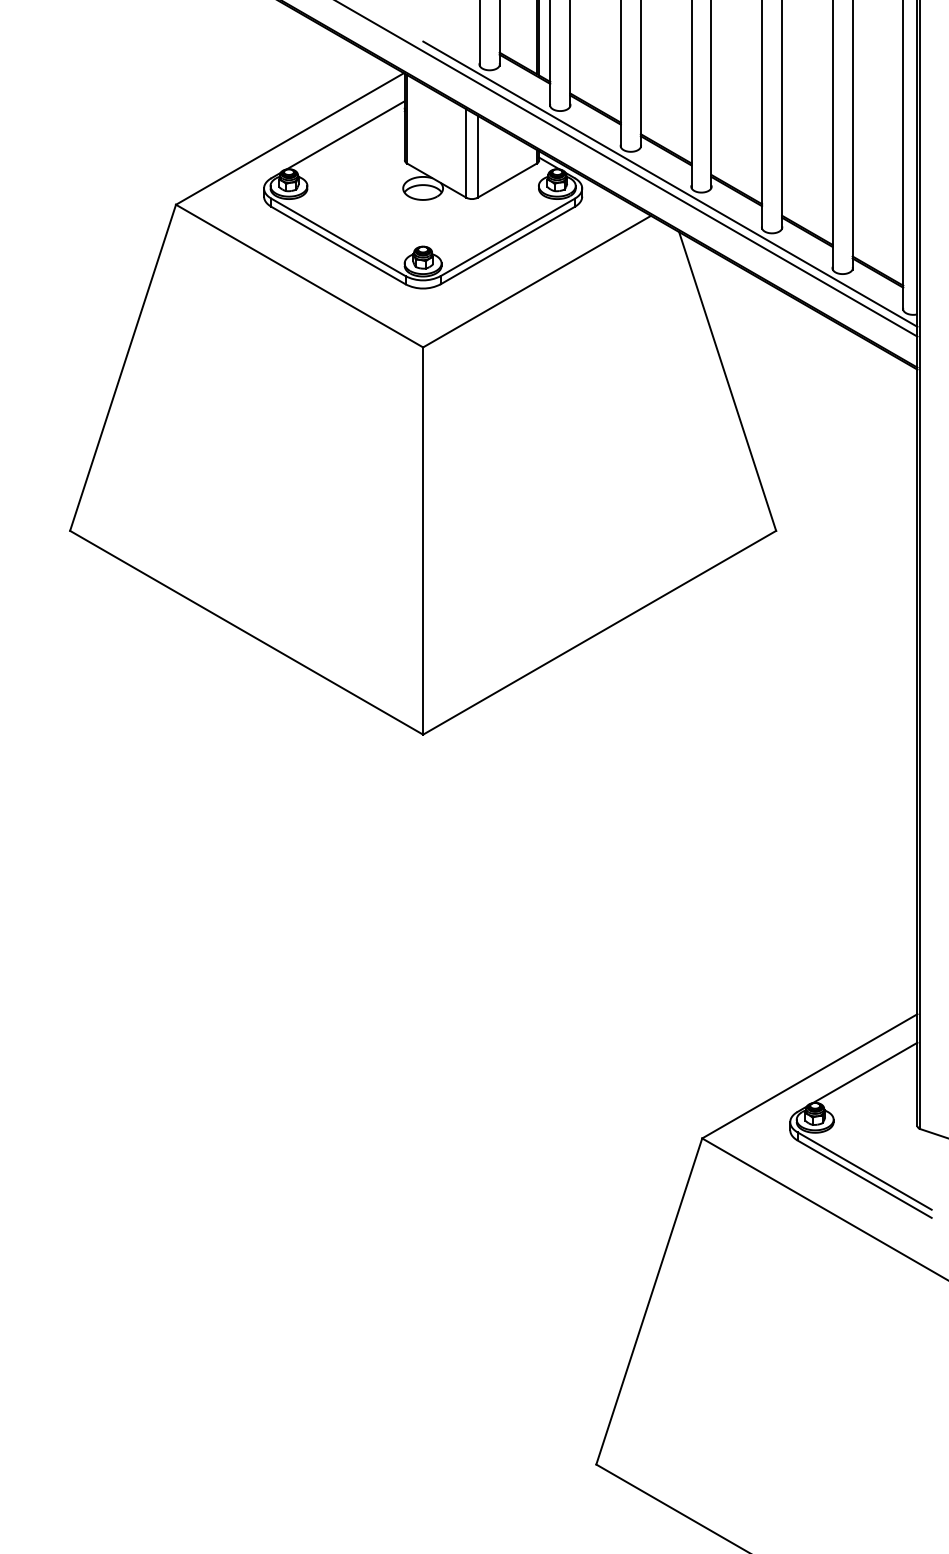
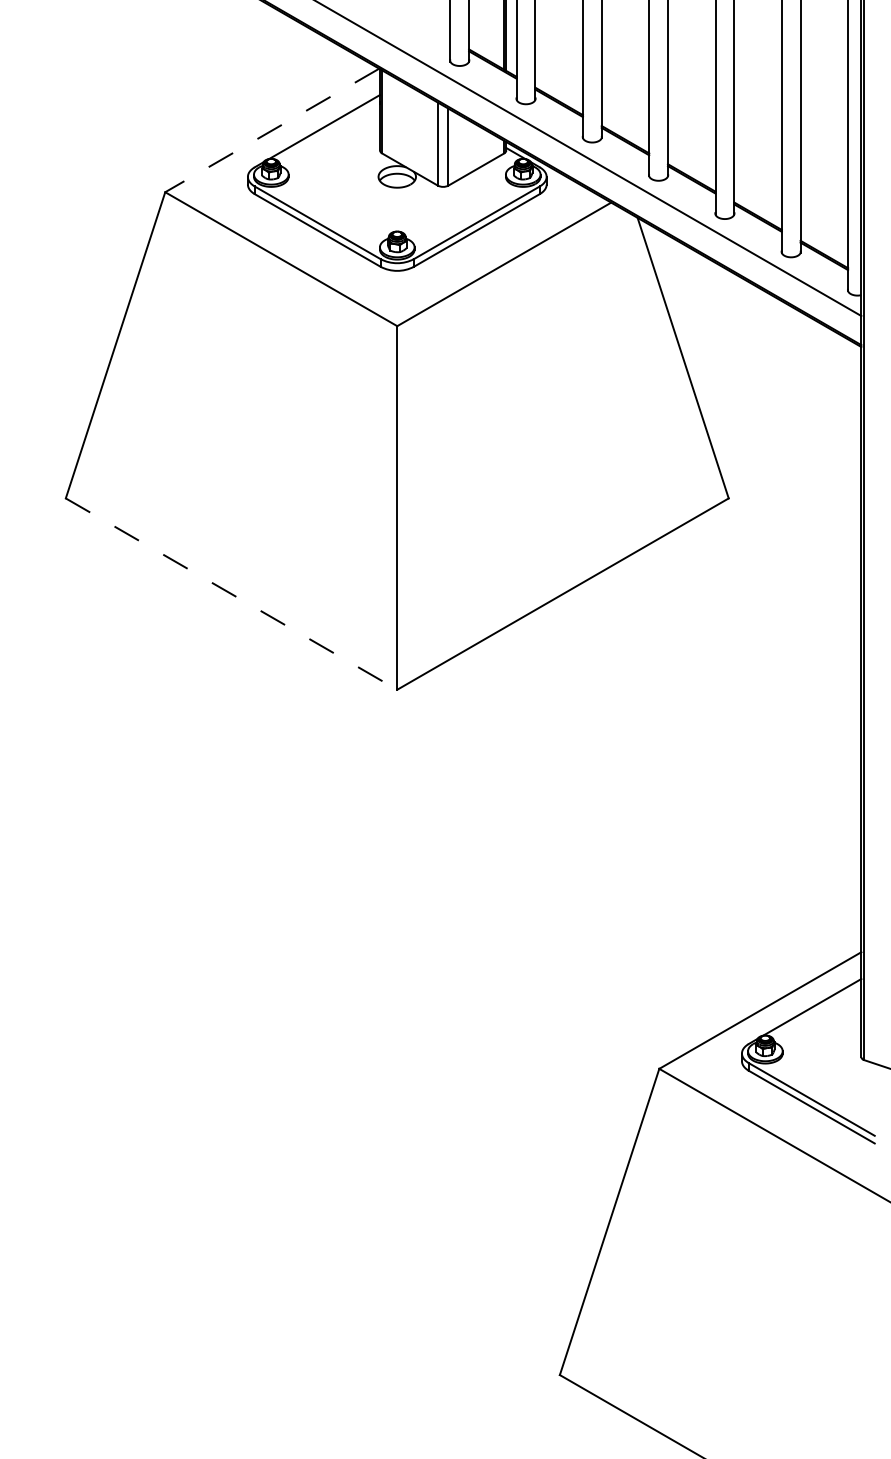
line: (289, 138) -> (271, 130), solid -> dashed
line: (670, 183) -> (629, 172), removed
line: (246, 632) -> (231, 593), solid -> dashed

